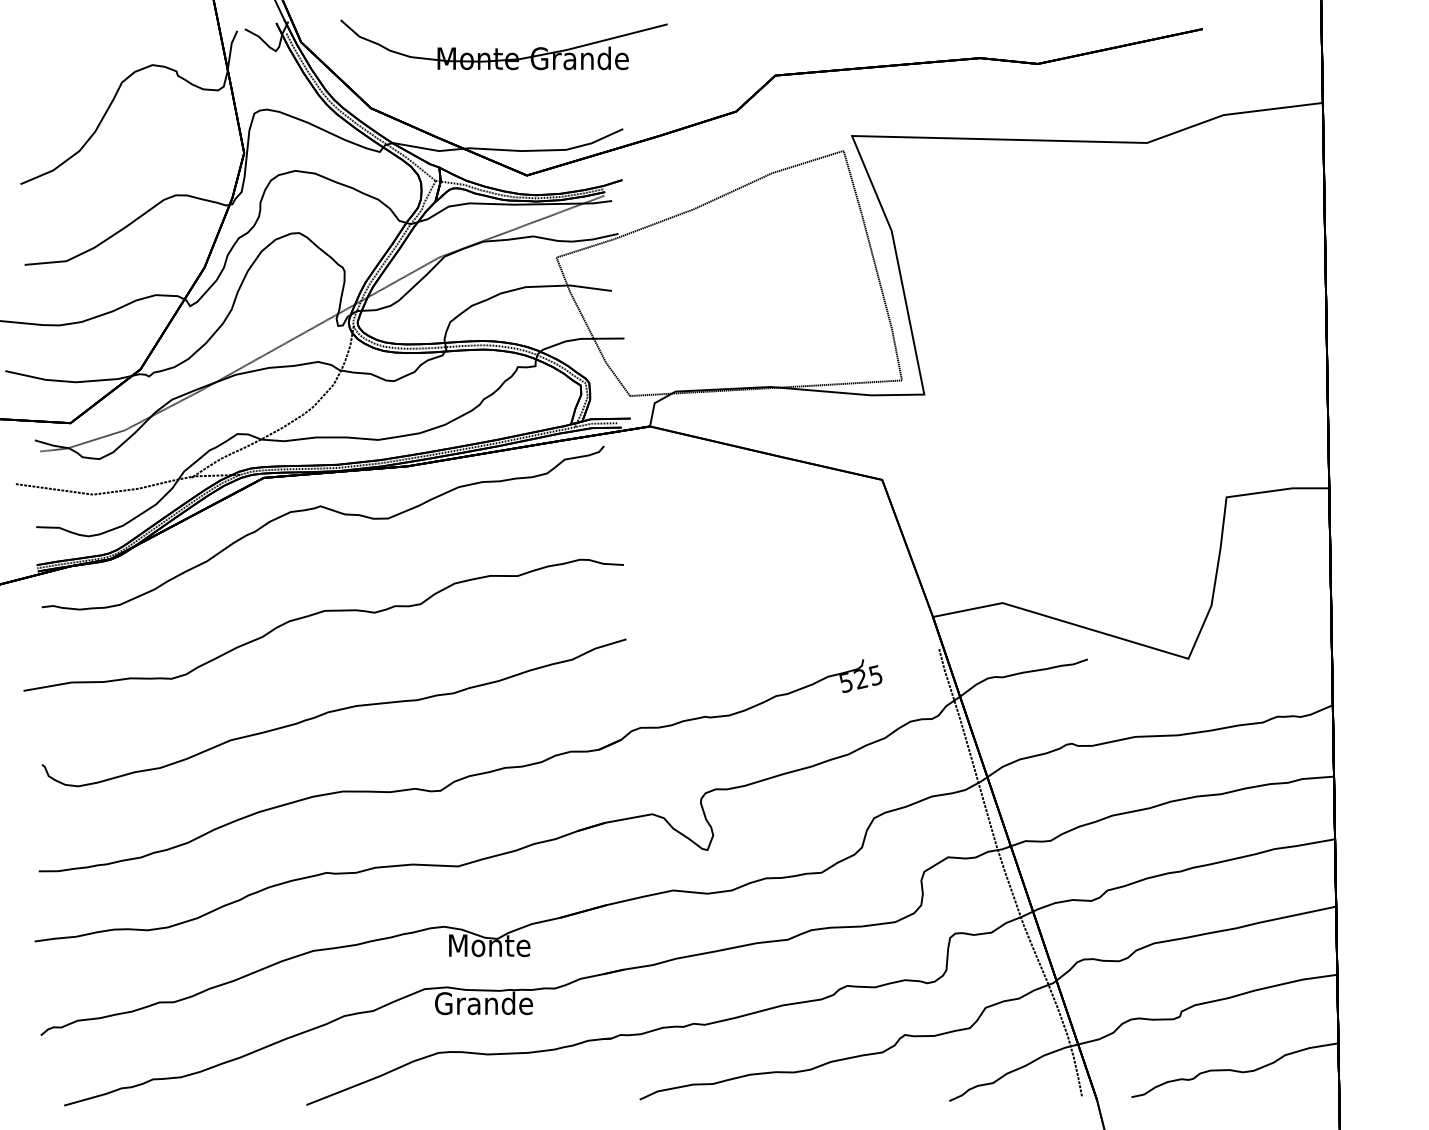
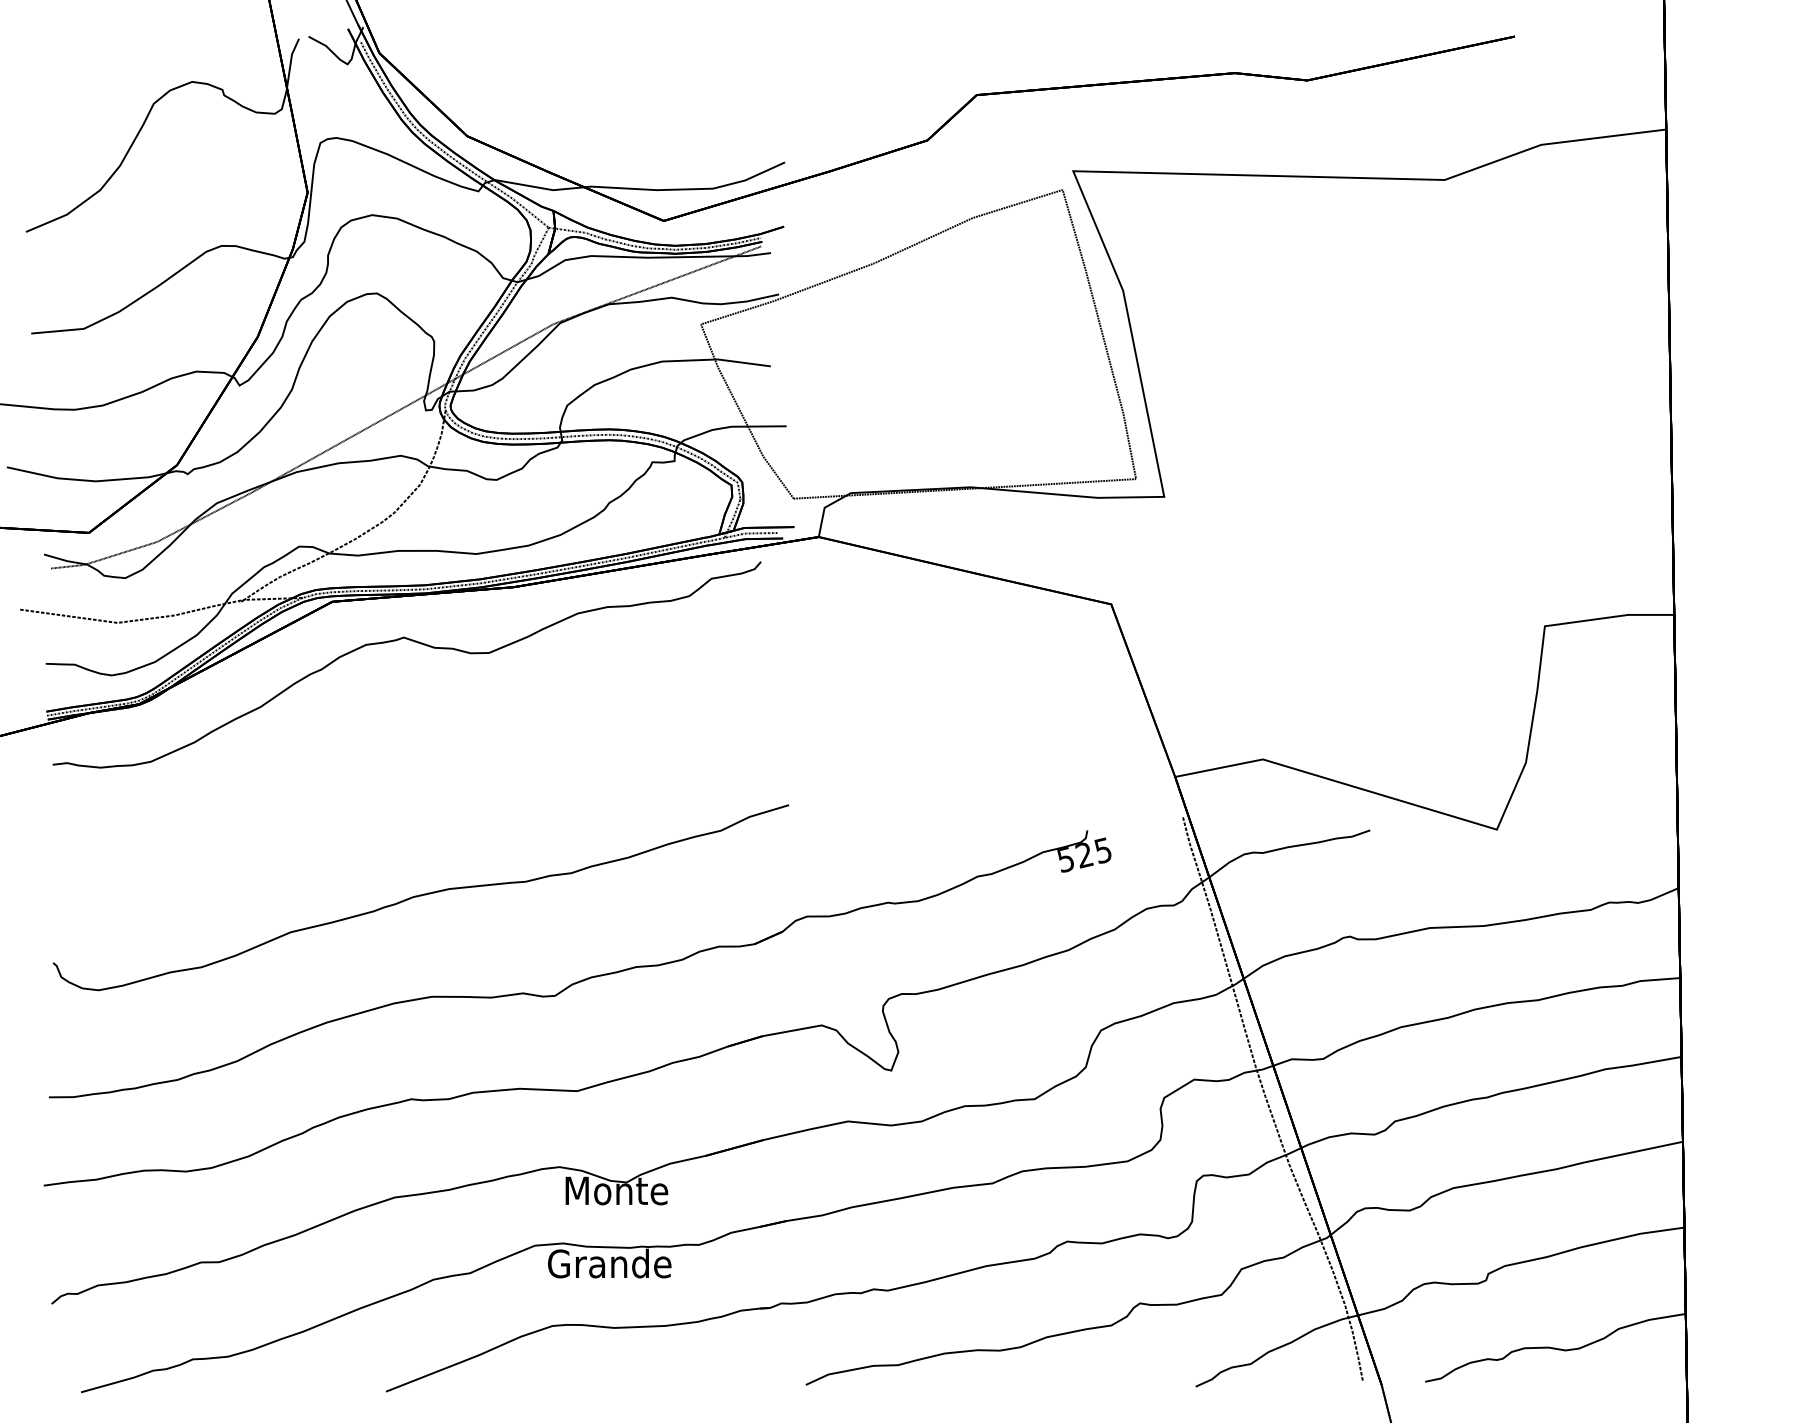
part: (498, 48) -> (627, 61), removed
curve: (319, 613) -> (402, 772), removed

